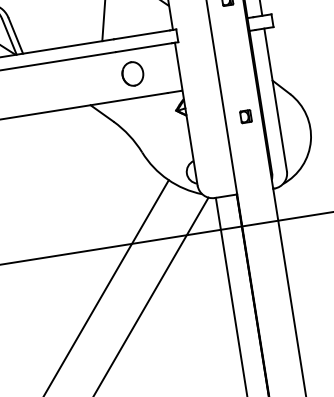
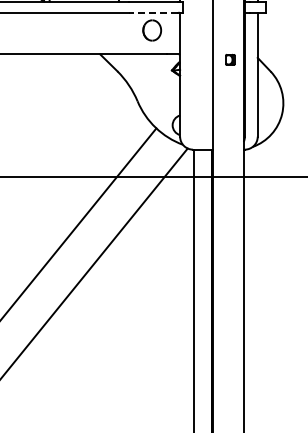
line: (143, 47) -> (152, 12), solid -> dashed
part: (133, 73) -> (152, 30), moved
part: (246, 116) -> (230, 59), moved

